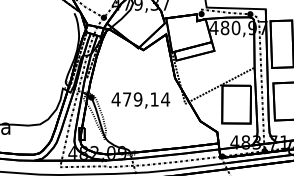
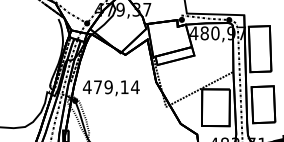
text: (140, 100) -> (110, 88), moved

